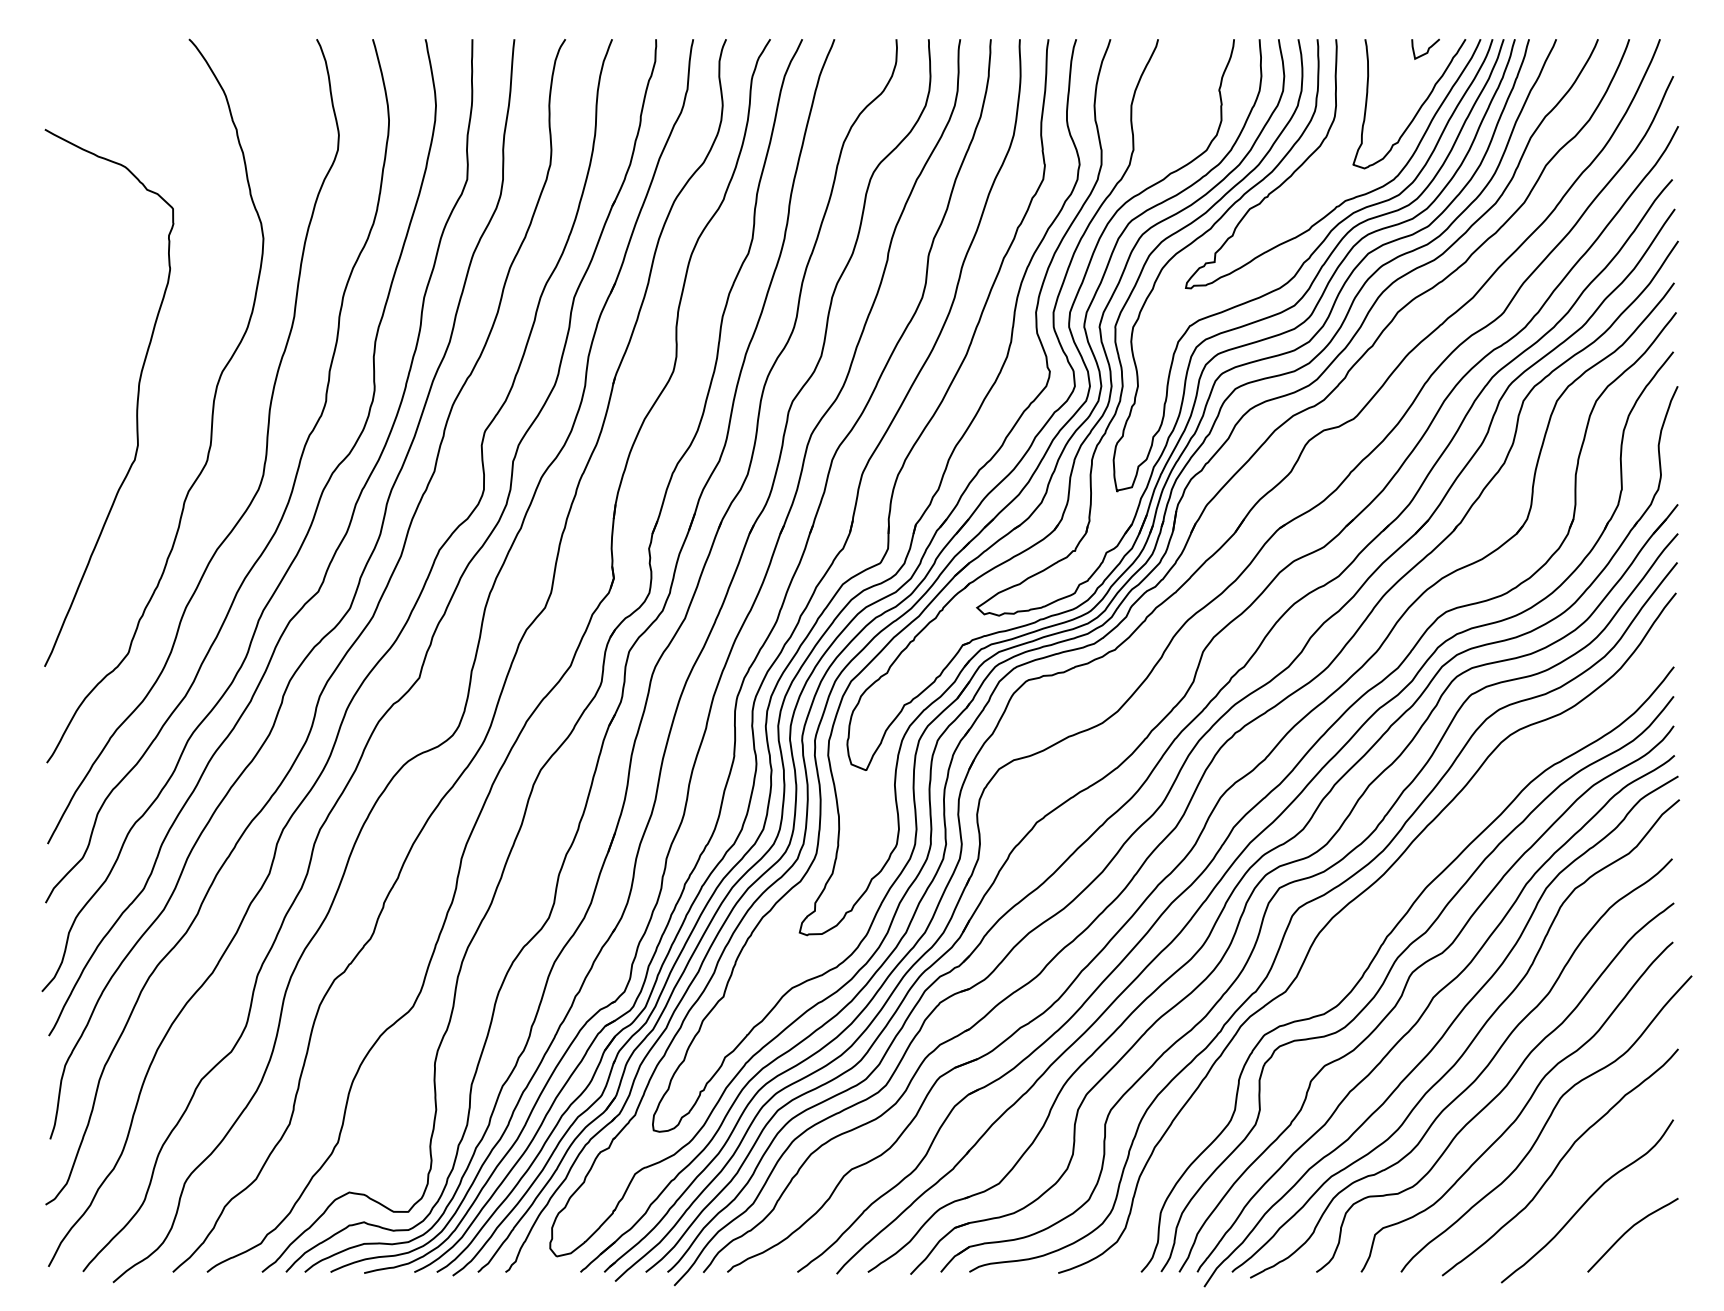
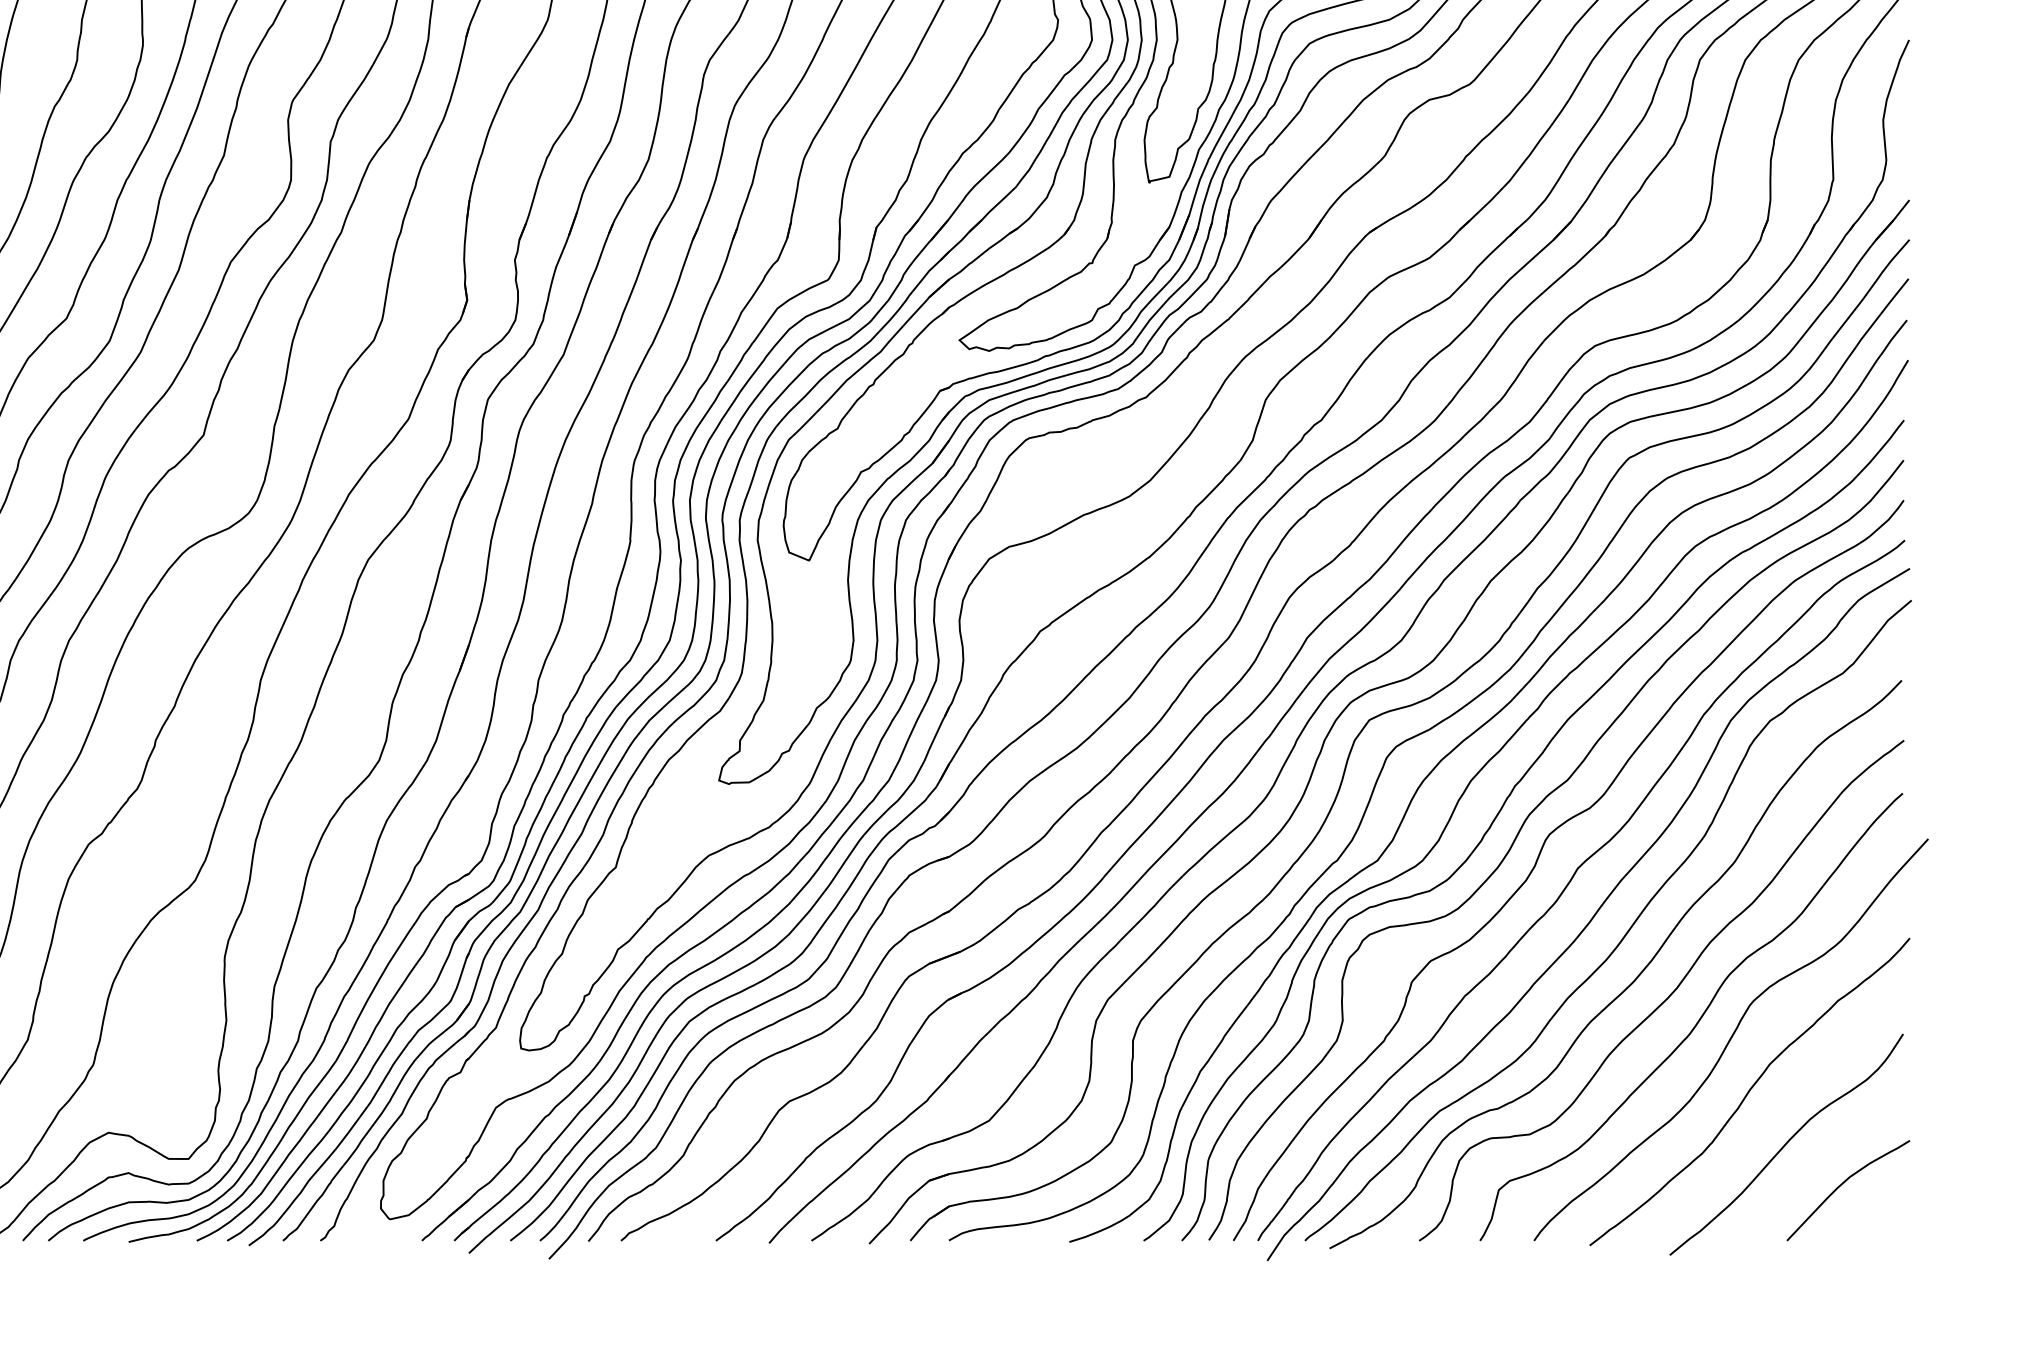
curve: (1367, 920) -> (1488, 764), added

